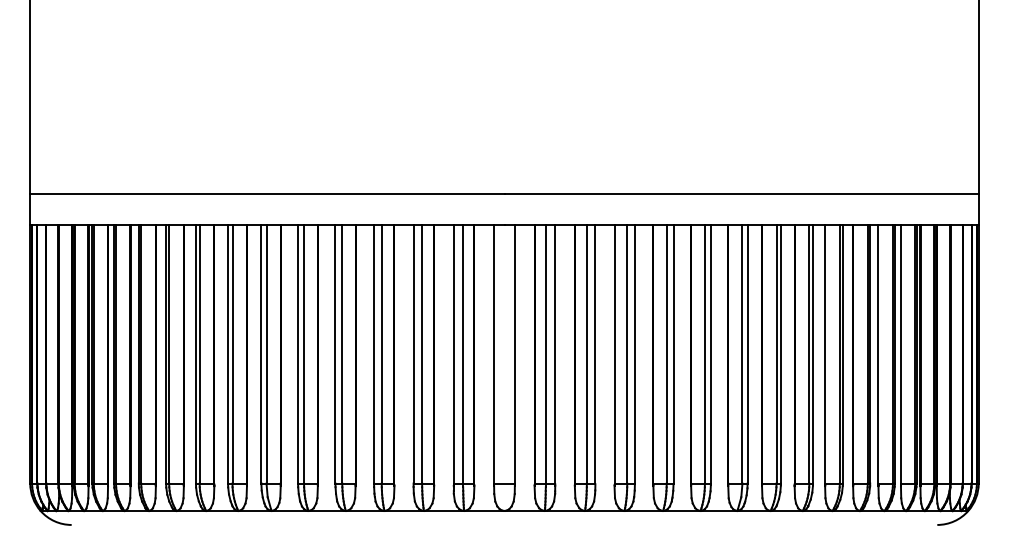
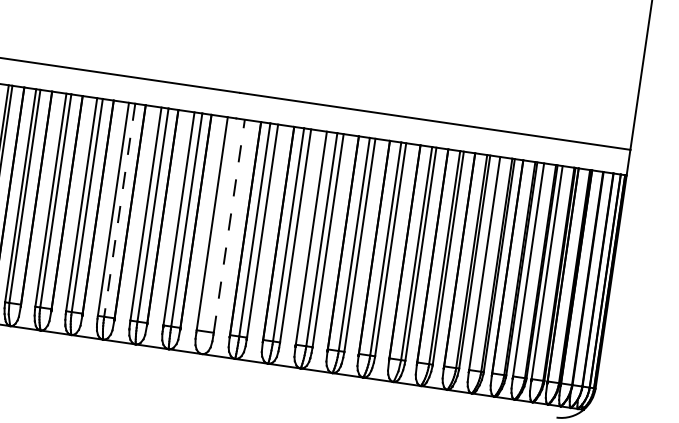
line: (514, 353) -> (229, 225), solid -> dashed
line: (381, 354) -> (119, 210), solid -> dashed

